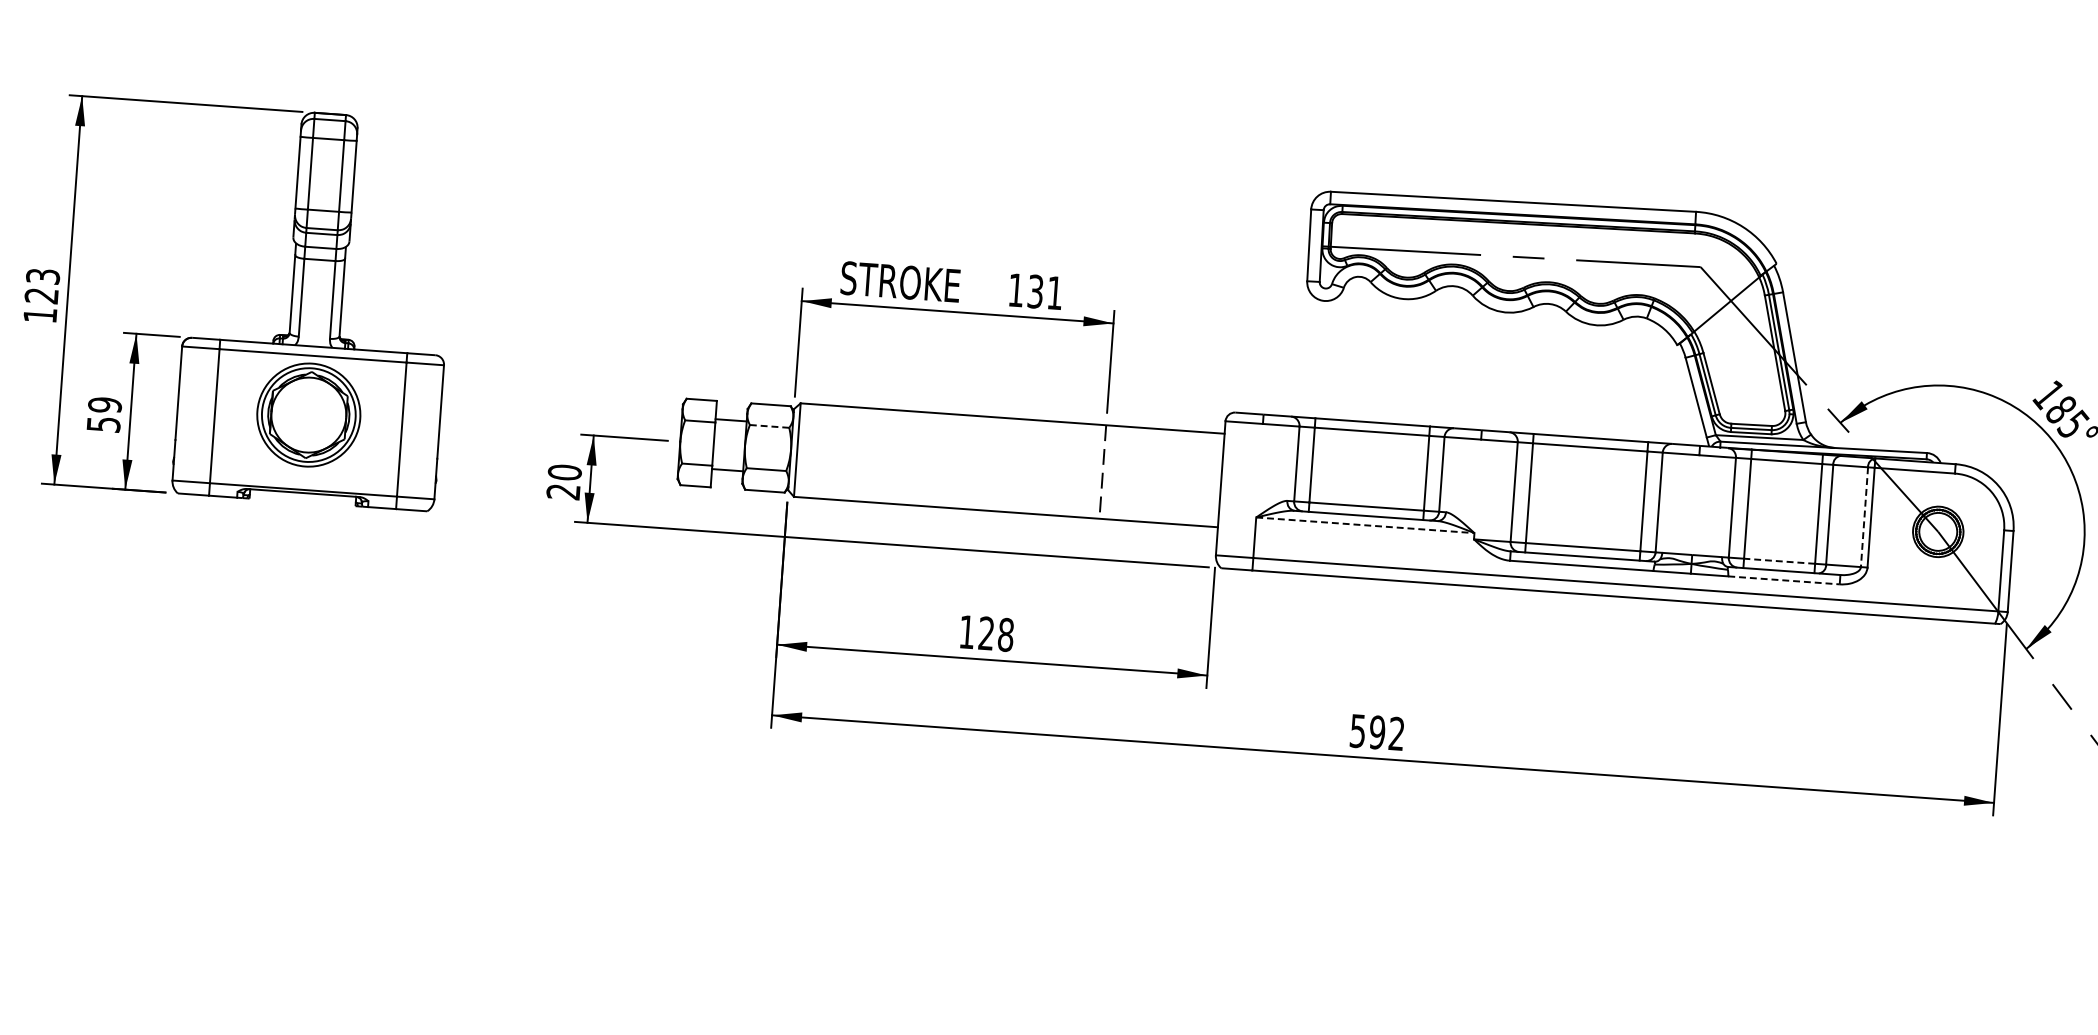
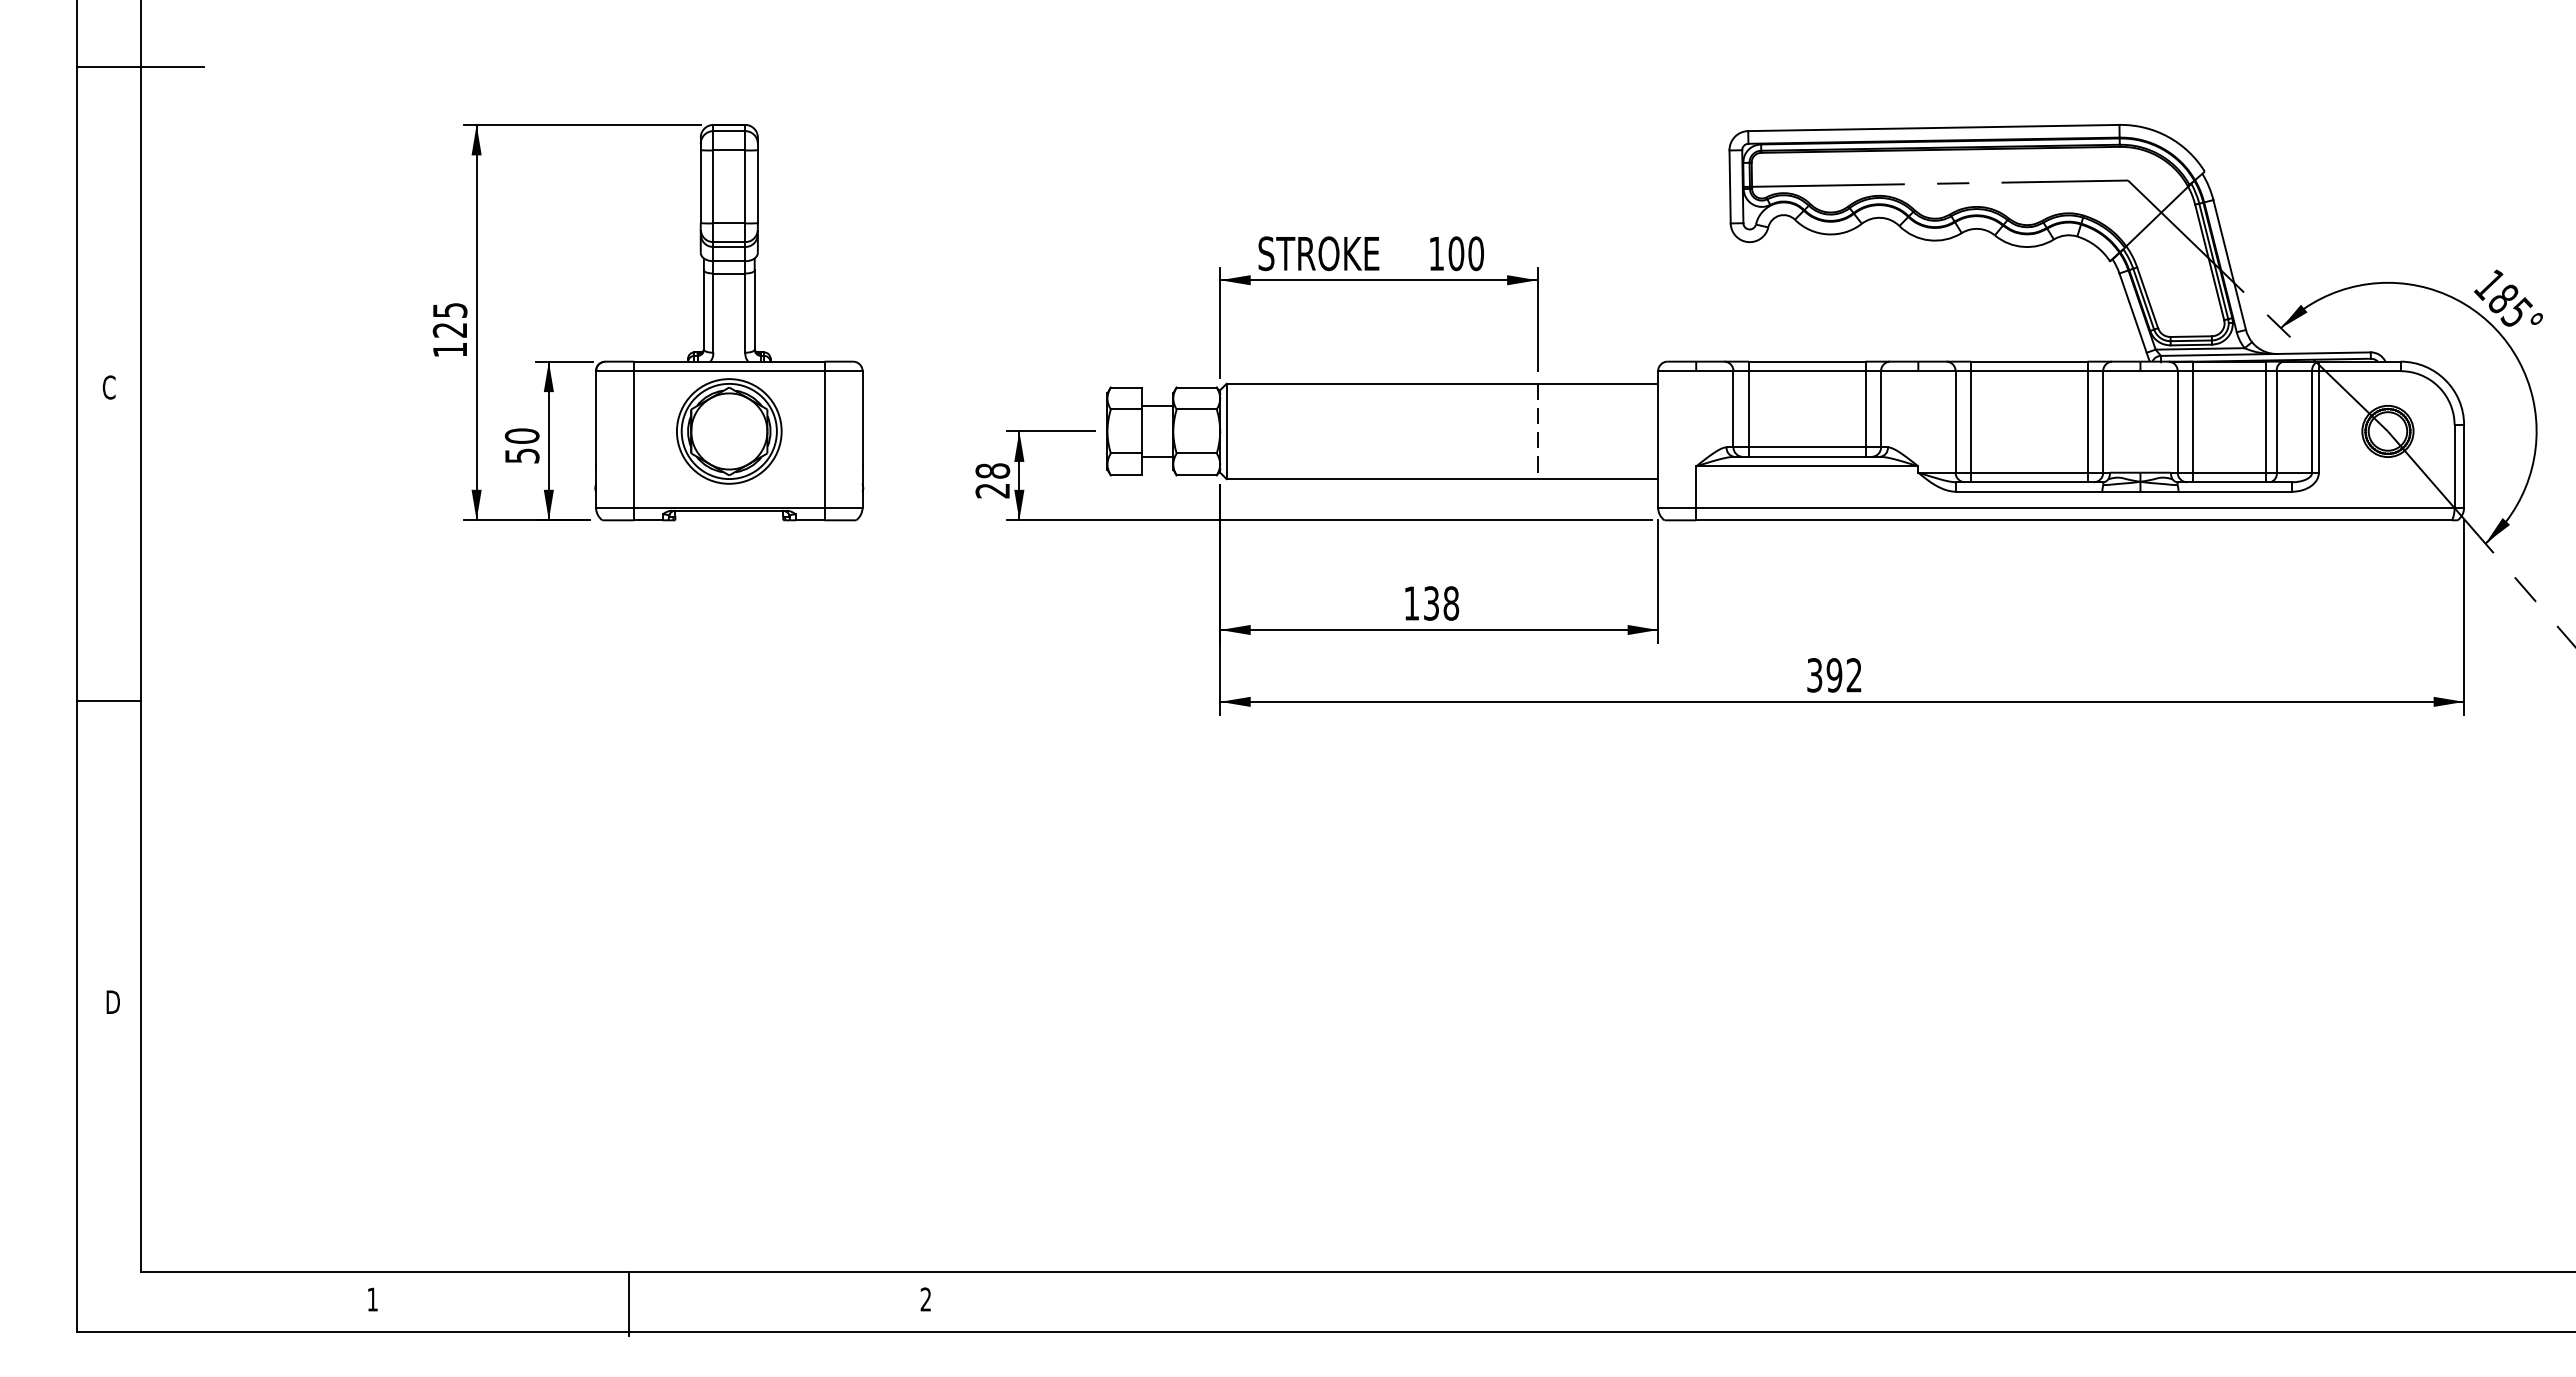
text: (42, 276) -> (449, 310), 123 -> 125
text: (1045, 292) -> (1466, 253), 131 -> 100
text: (105, 405) -> (522, 436), 59 -> 50
line: (770, 426) -> (1197, 409), dashed -> solid
text: (564, 471) -> (992, 470), 20 -> 28
line: (1864, 516) -> (2312, 421), dashed -> solid
line: (1365, 525) -> (1807, 466), dashed -> solid
line: (1778, 560) -> (2228, 472), dashed -> solid
line: (1784, 580) -> (2235, 491), dashed -> solid
text: (986, 633) -> (1431, 603), 128 -> 138
text: (1357, 731) -> (1814, 675), 592 -> 392

